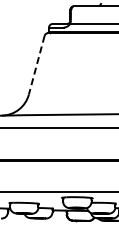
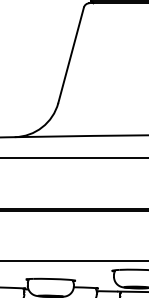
line: (36, 65) -> (70, 55), dashed -> solid

